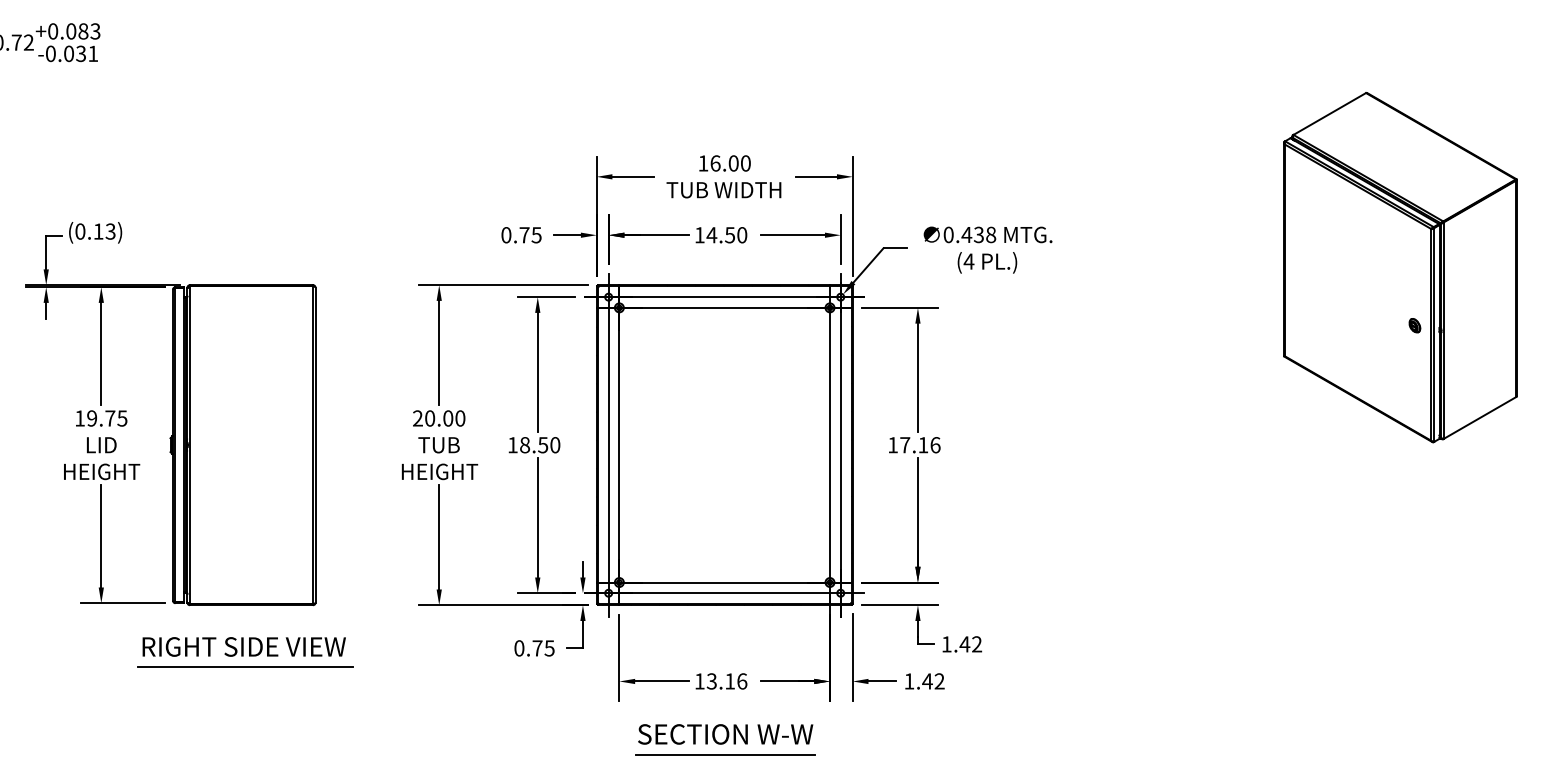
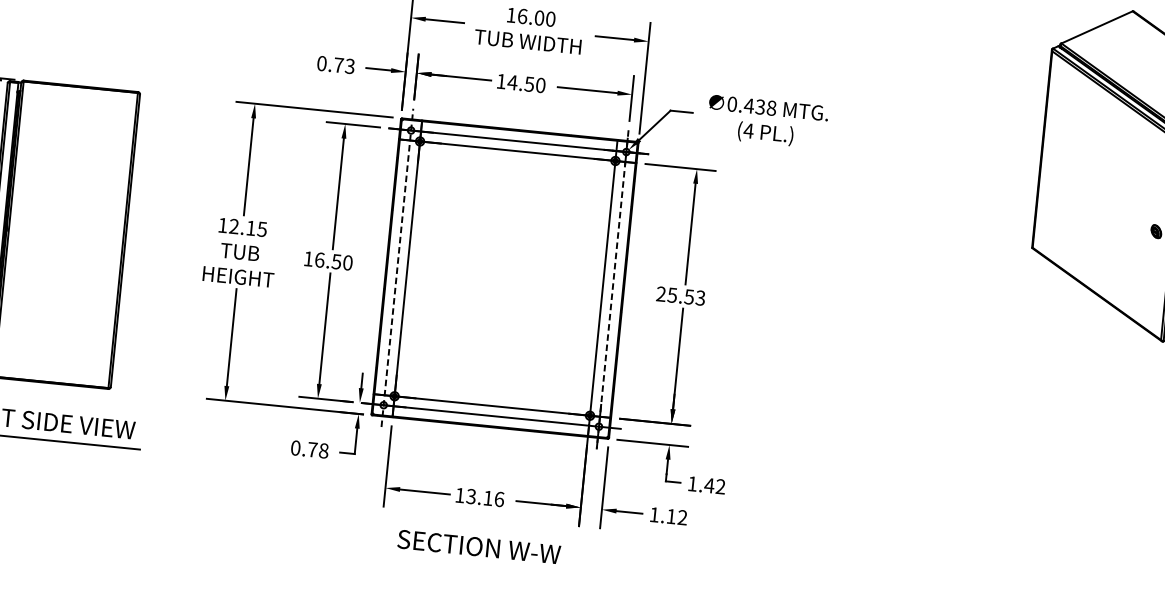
text: (536, 234) -> (349, 65), 0.75 -> 0.73
text: (439, 418) -> (242, 227), 20.00 -> 12.15
text: (525, 445) -> (320, 260), 18.50 -> 16.50
line: (608, 445) -> (397, 268), solid -> dashed
line: (840, 445) -> (612, 289), solid -> dashed
text: (914, 445) -> (681, 296), 17.16 -> 25.53
text: (549, 648) -> (323, 451), 0.75 -> 0.78
text: (927, 681) -> (671, 516), 1.42 -> 1.12
line: (725, 754) -> (477, 565), removed

